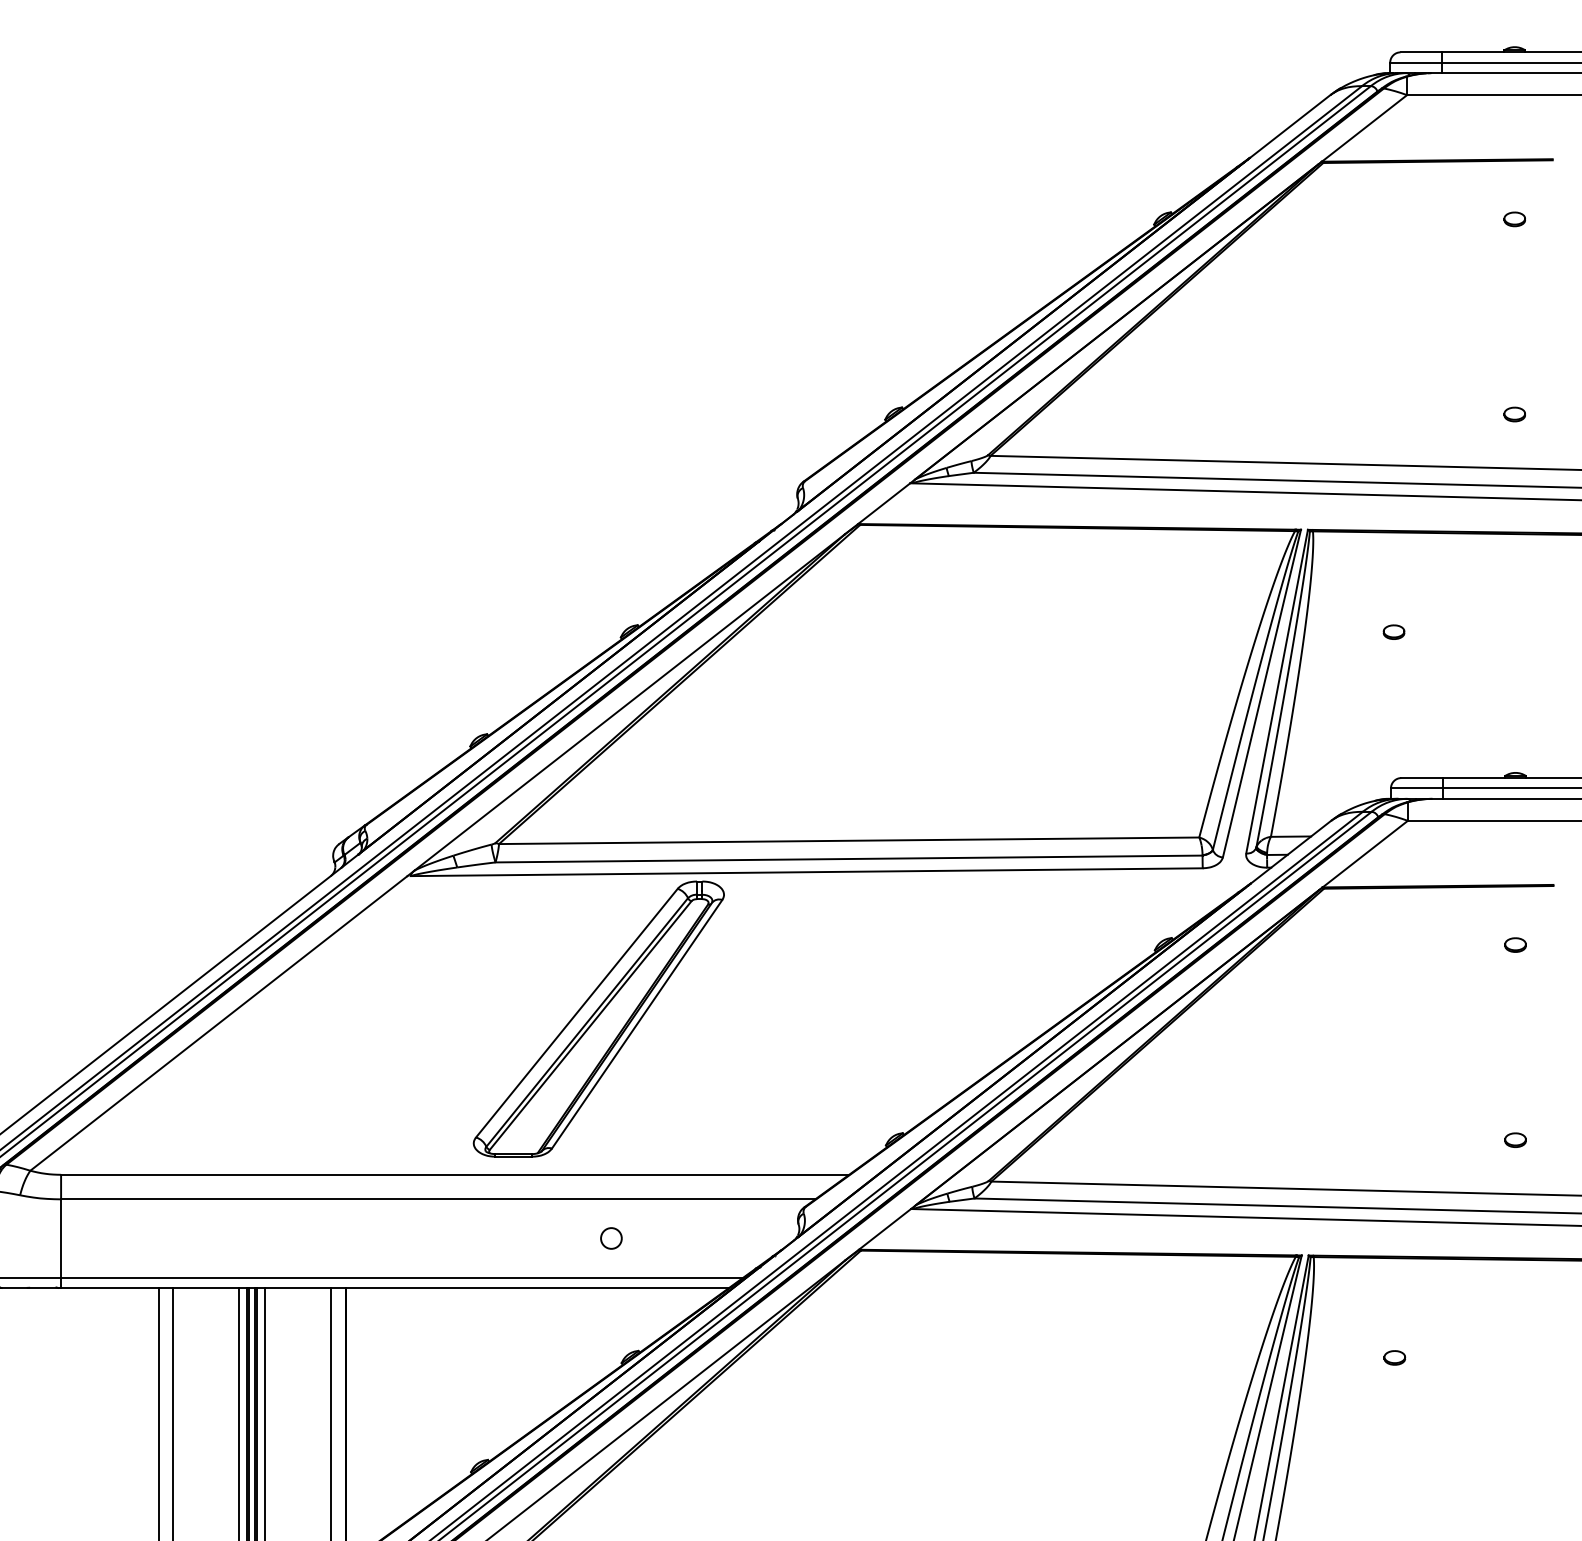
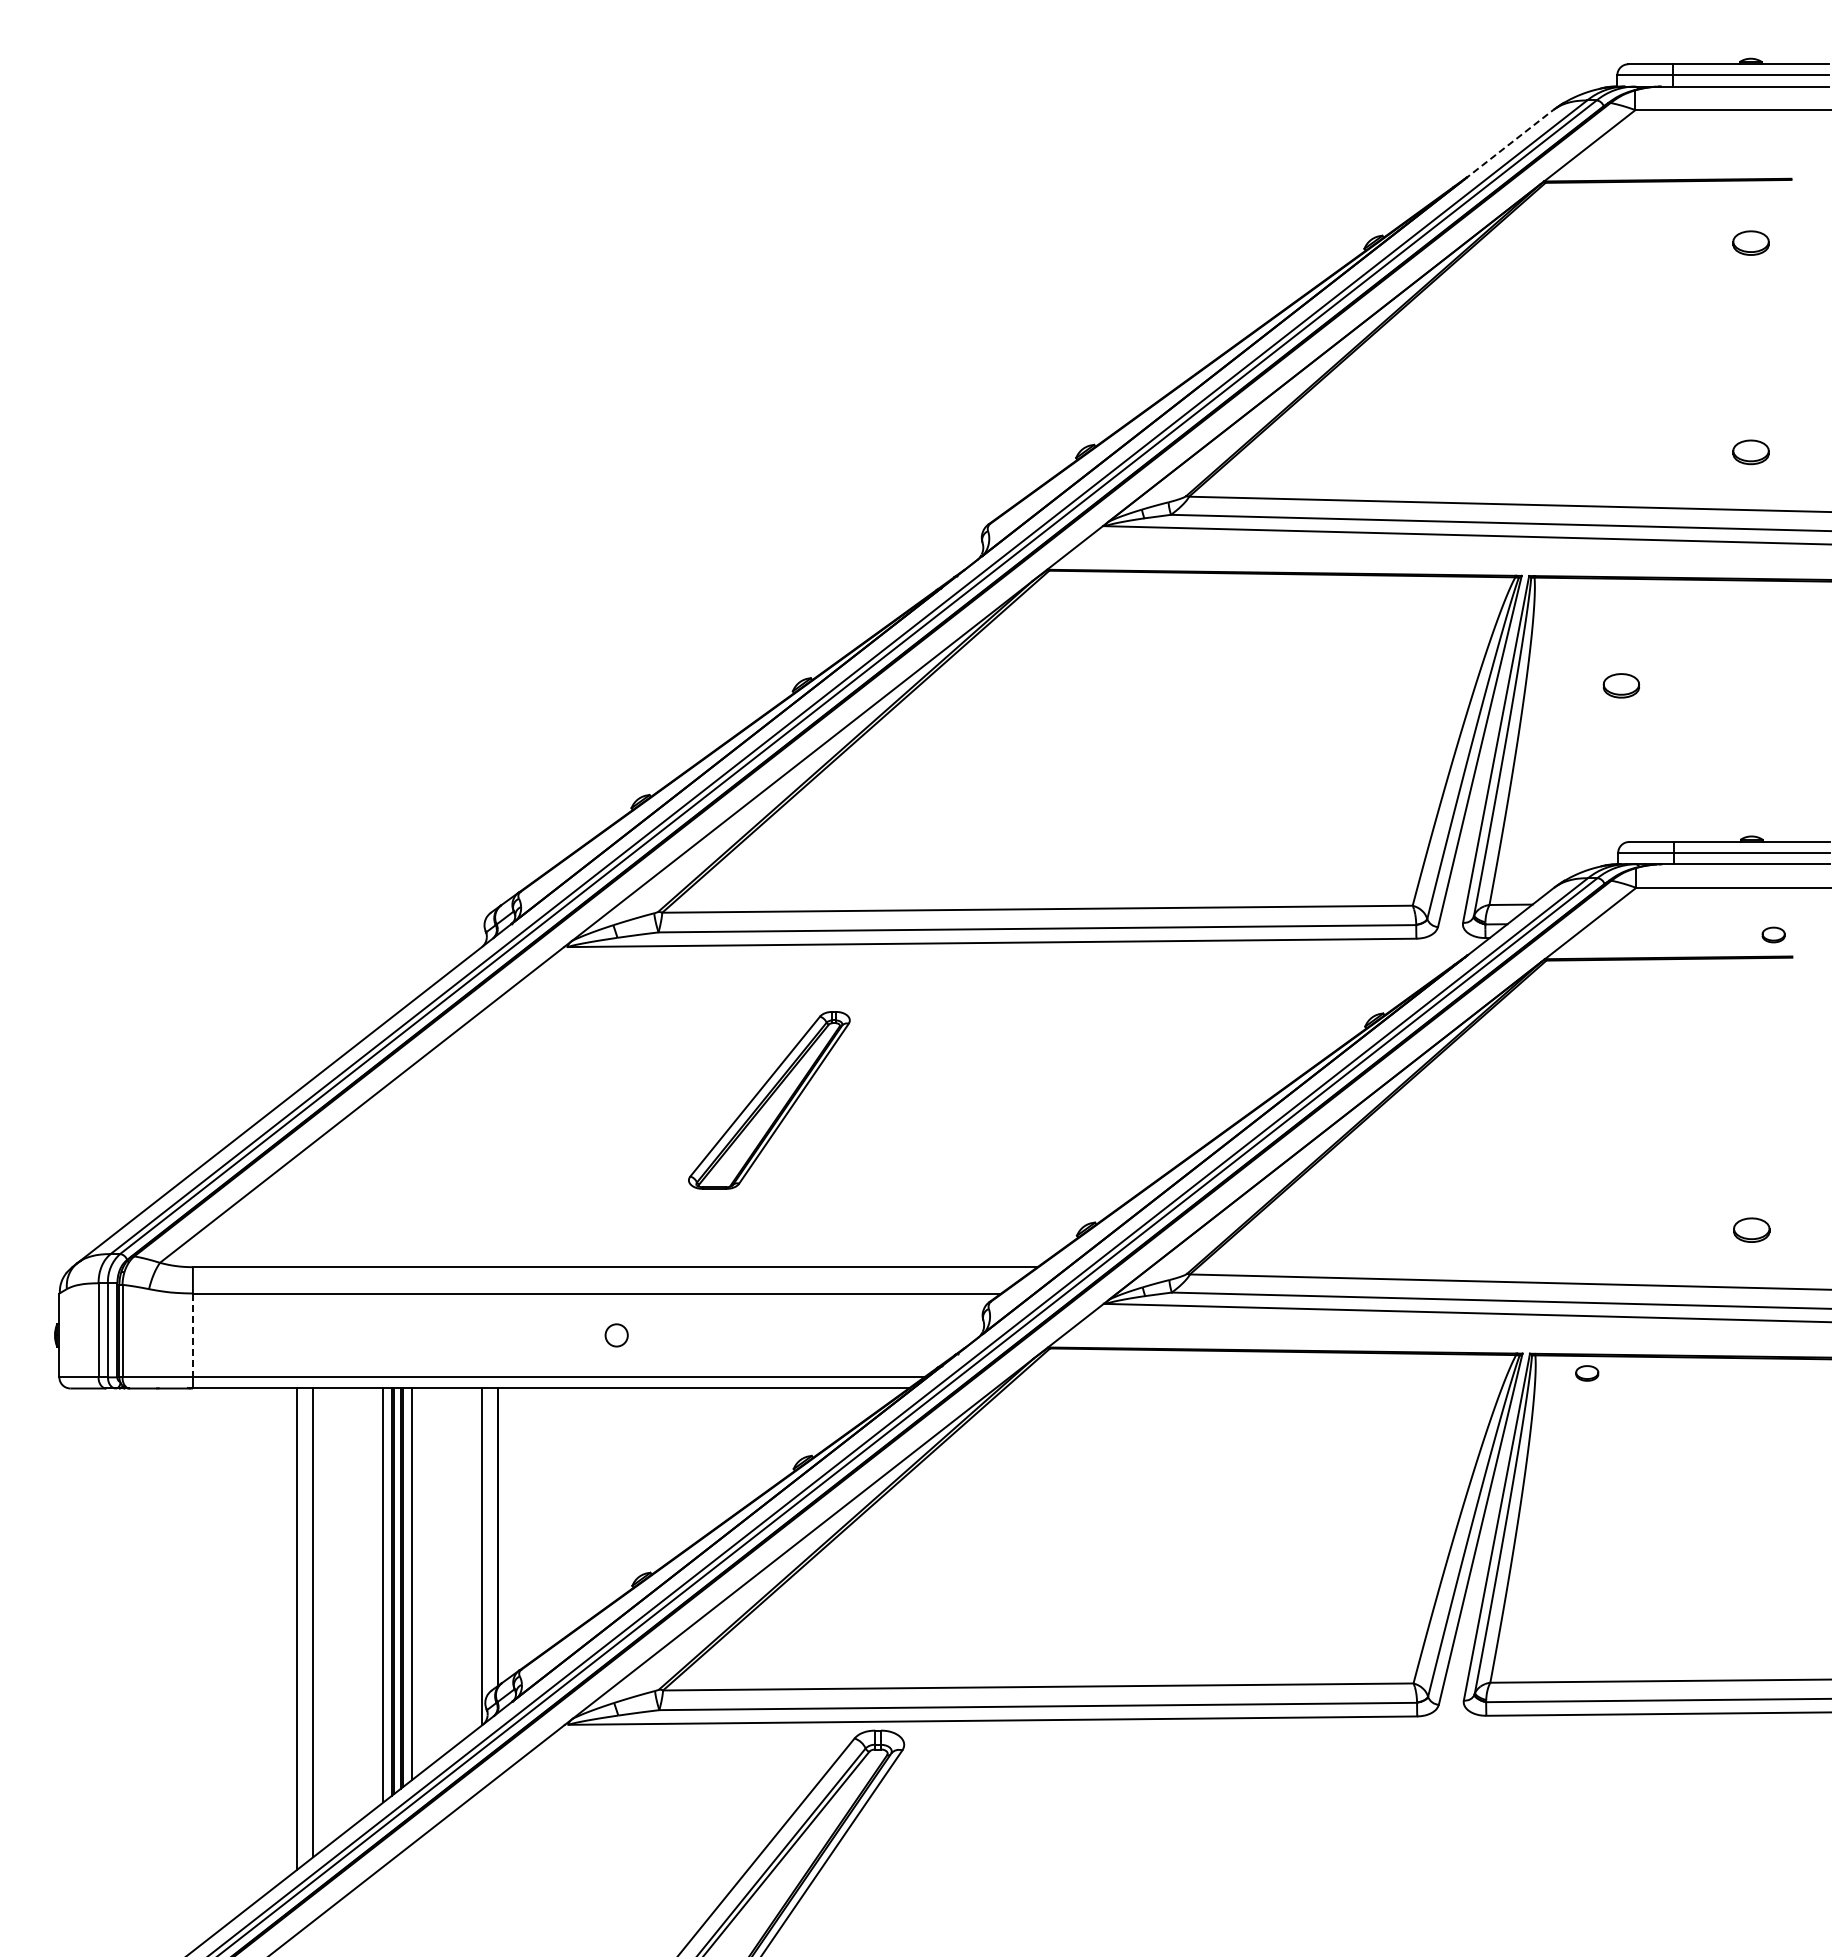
line: (1289, 127) -> (1509, 144), solid -> dashed
part: (1514, 219) -> (1750, 243), size x1.6
part: (1514, 414) -> (1750, 452), size x1.6
part: (1394, 632) -> (1621, 685), size x1.6
part: (1515, 944) -> (1773, 934), moved
part: (599, 1019) -> (769, 1100), size x0.6
part: (1515, 1139) -> (1751, 1229), size x1.6
line: (60, 1238) -> (192, 1335), solid -> dashed
circle: (611, 1238) -> (616, 1335), moved
part: (1395, 1357) -> (1587, 1373), moved

